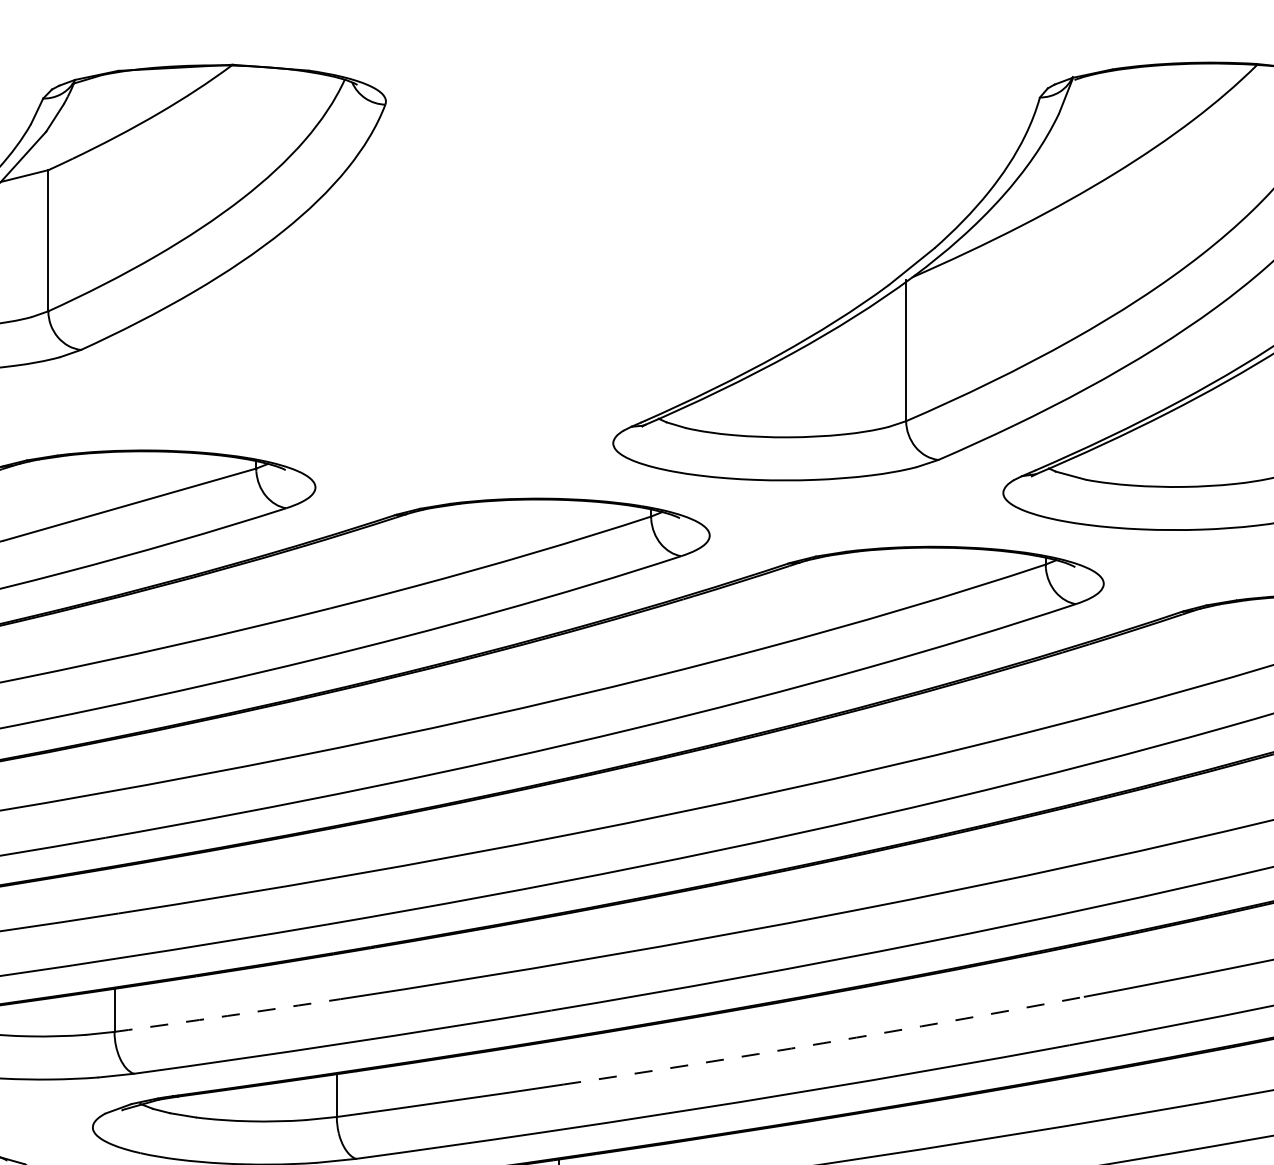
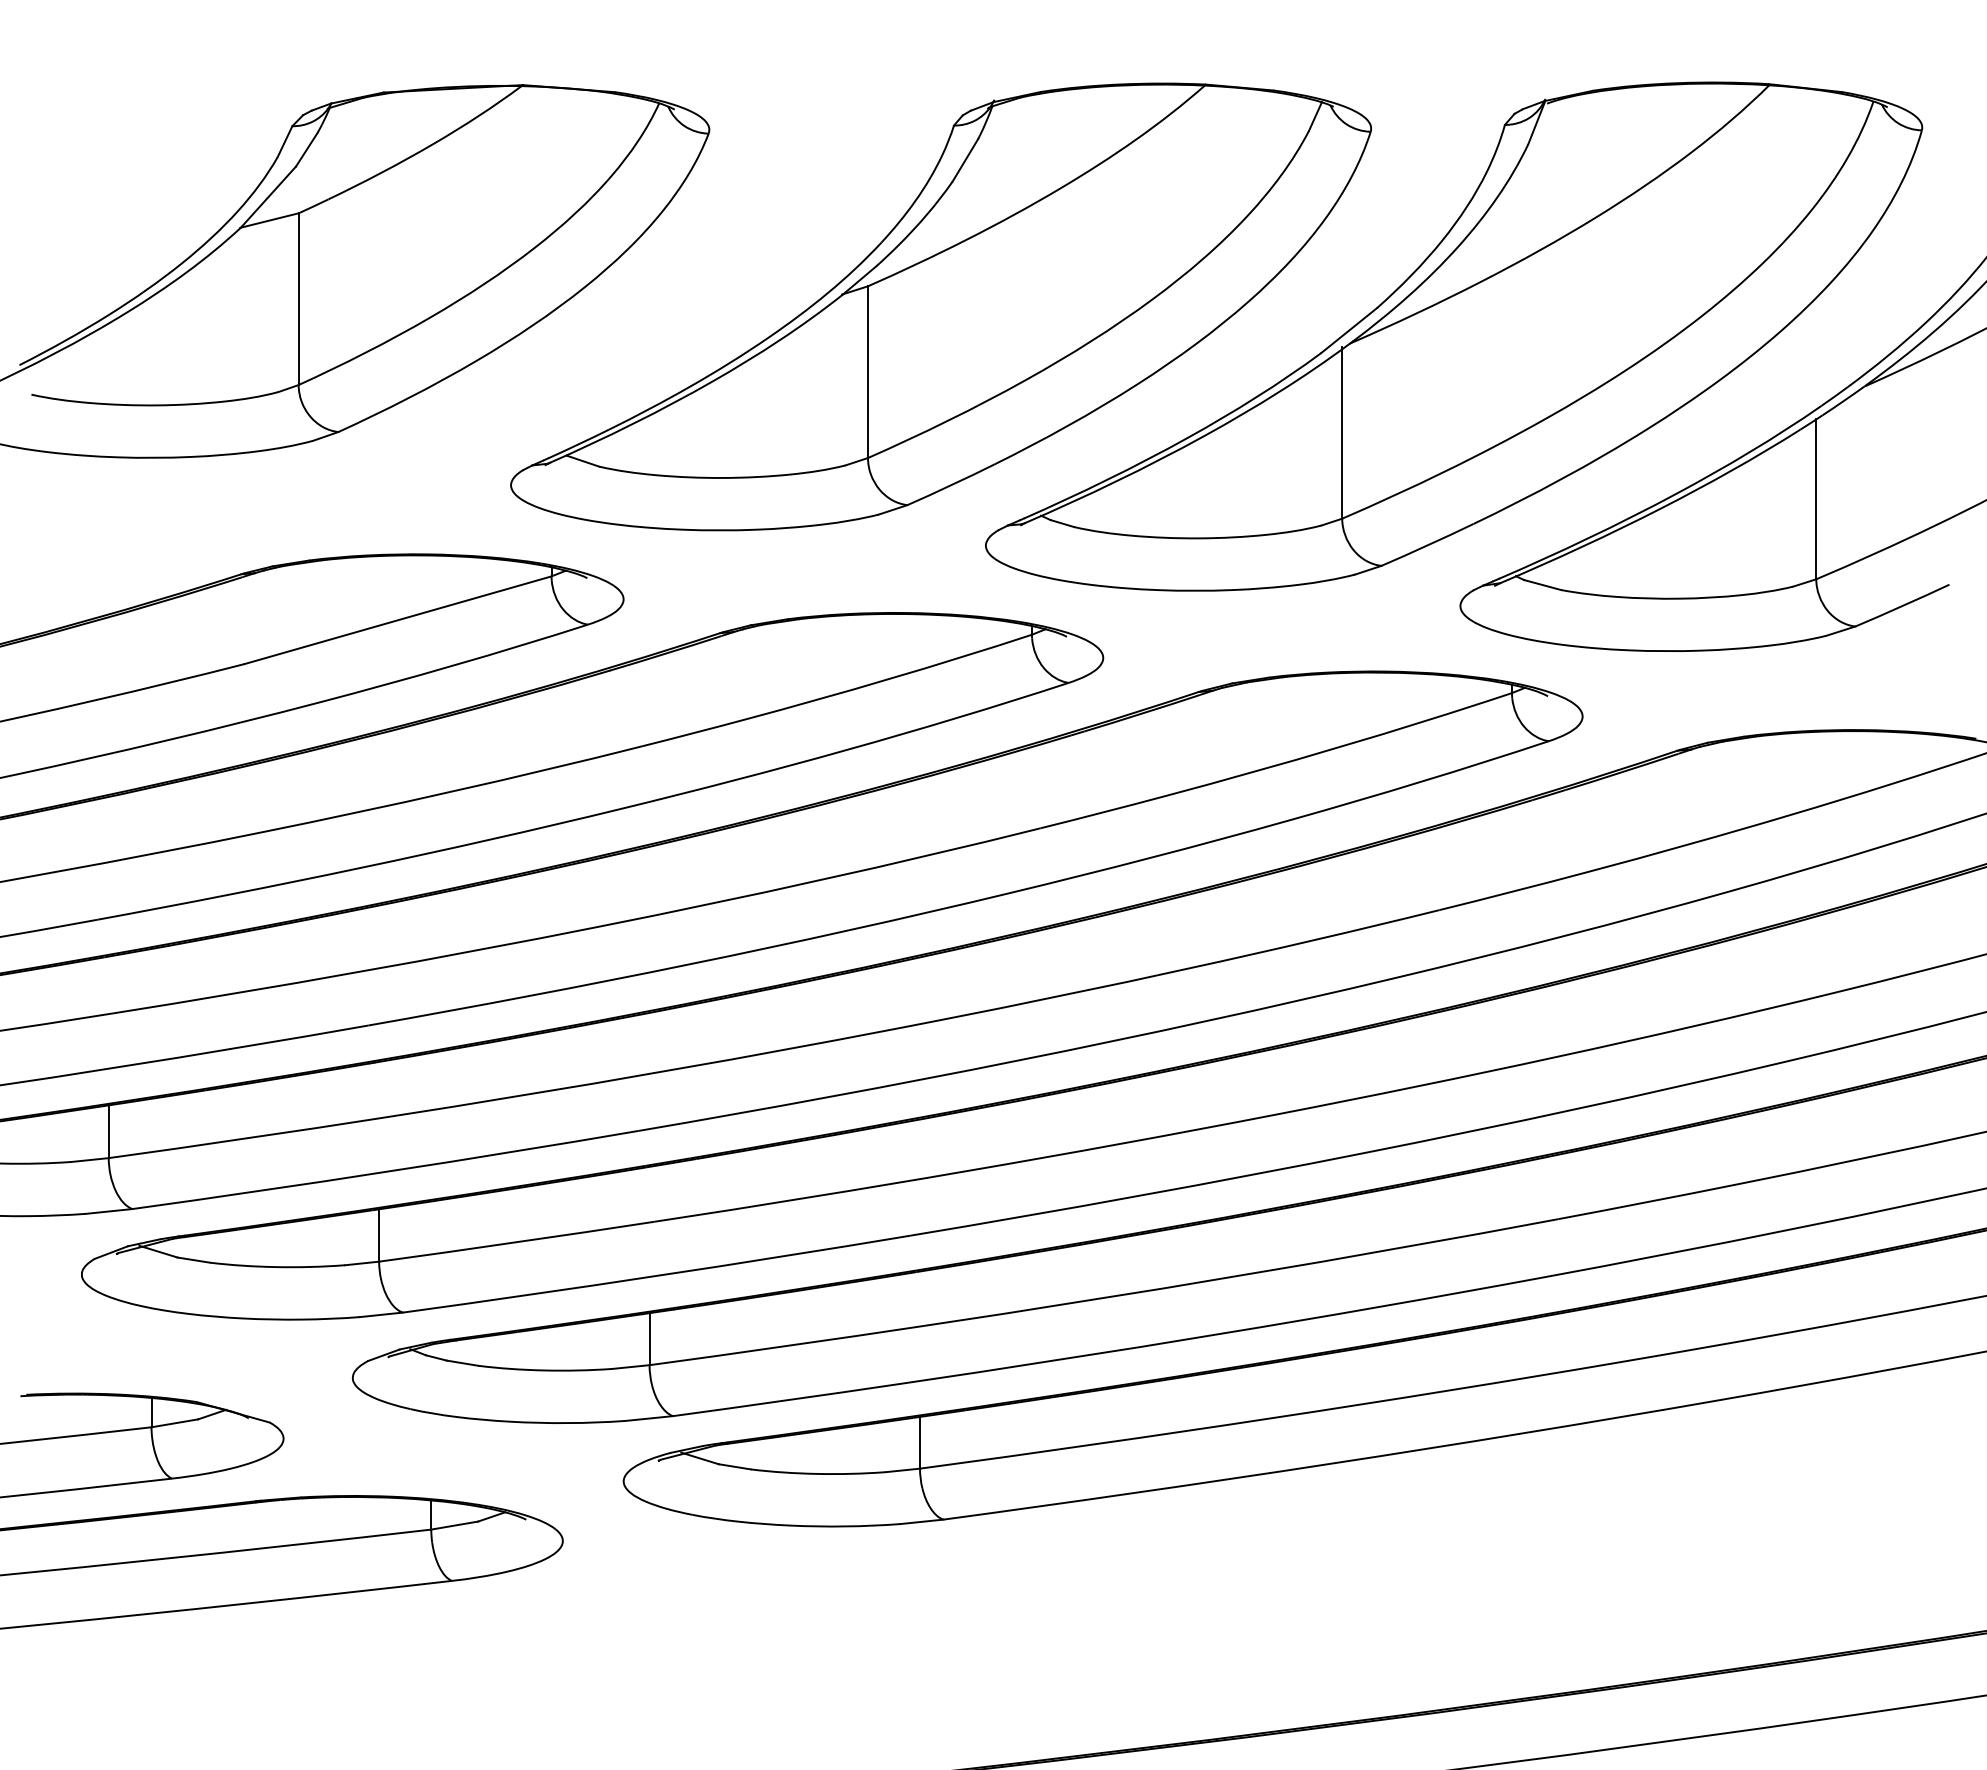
part: (575, 246) -> (940, 306), added
arc: (227, 1016) -> (516, 1242), dashed -> solid
arc: (824, 1043) -> (1242, 1275), dashed -> solid

